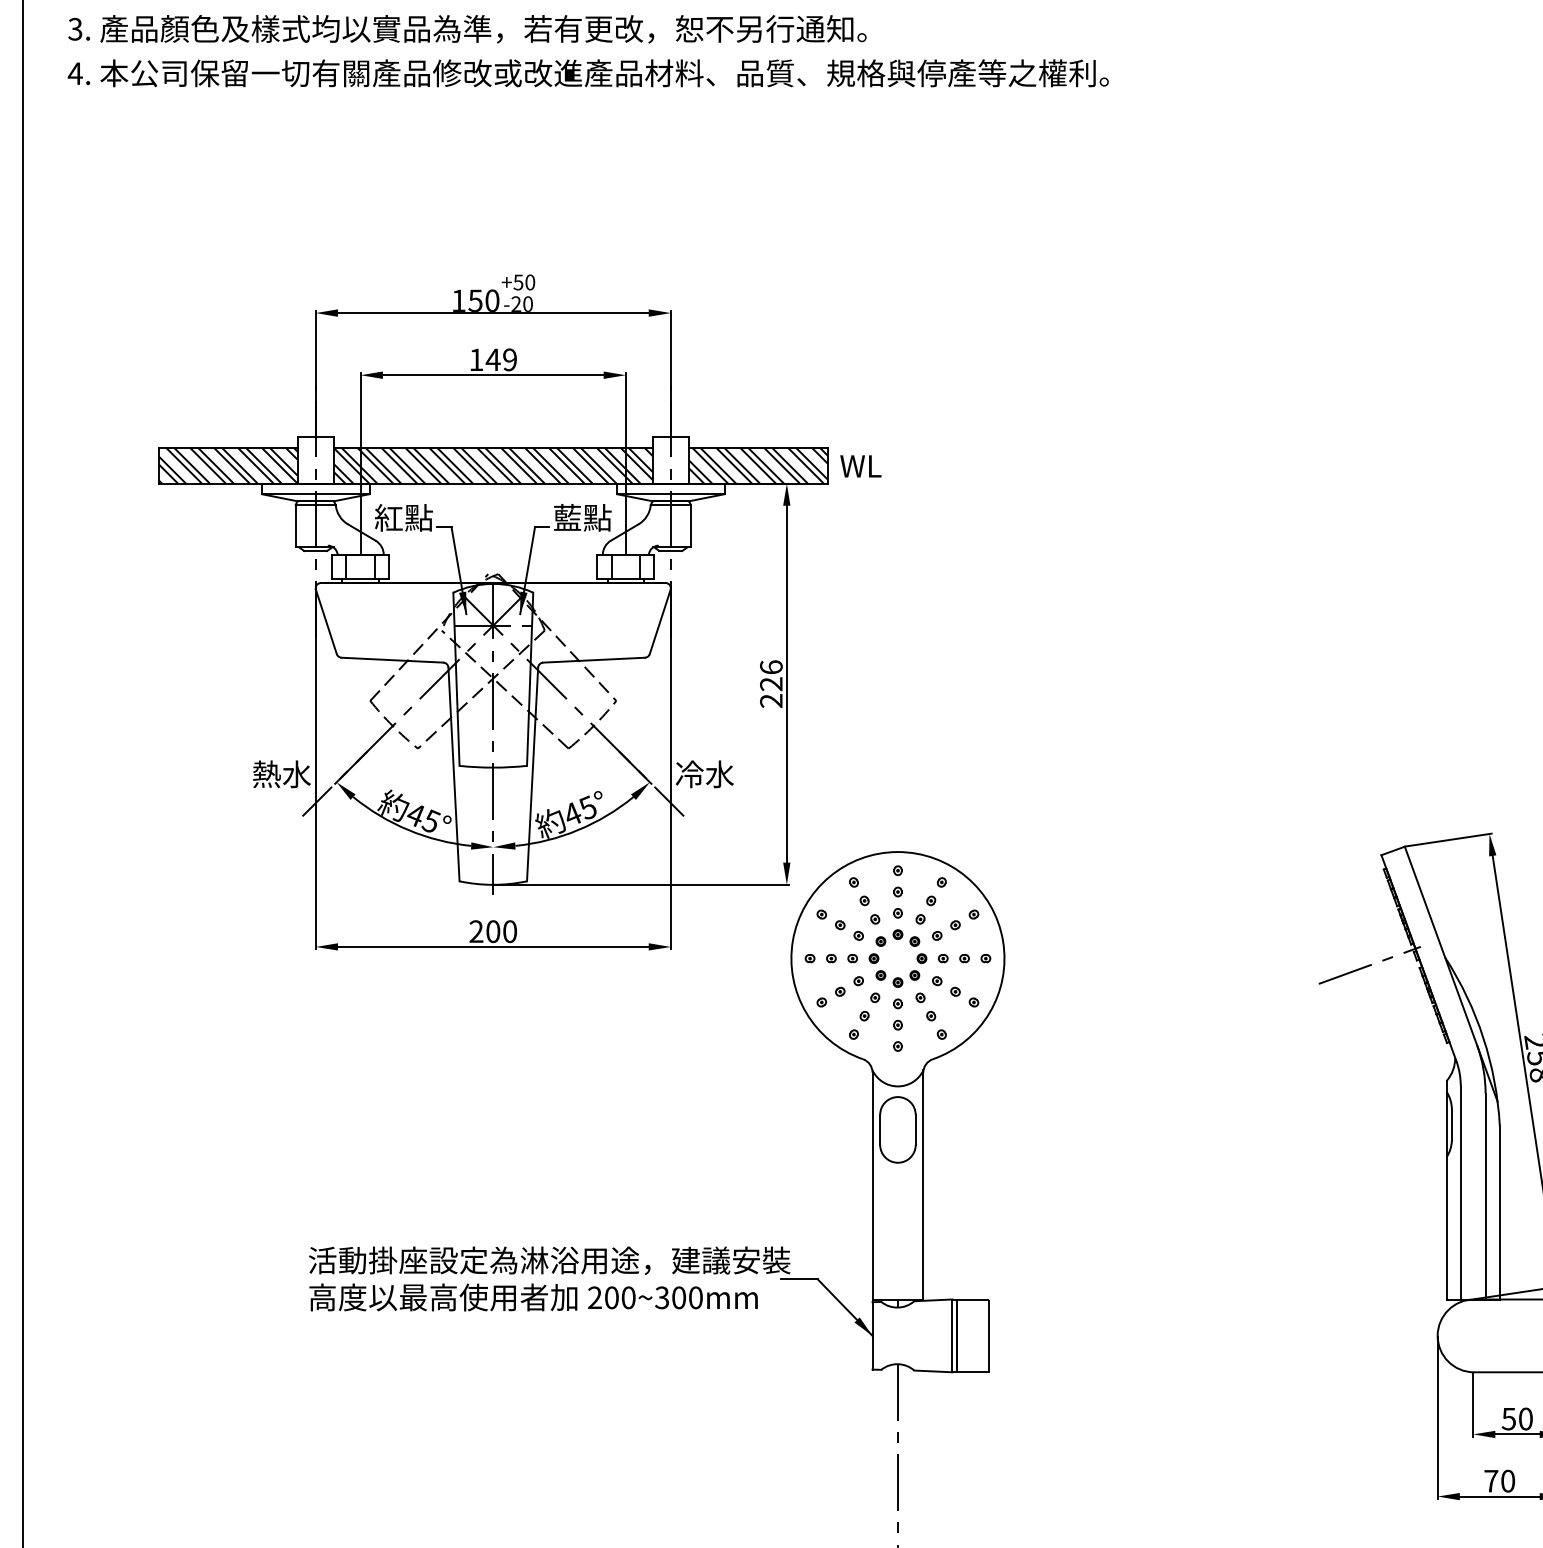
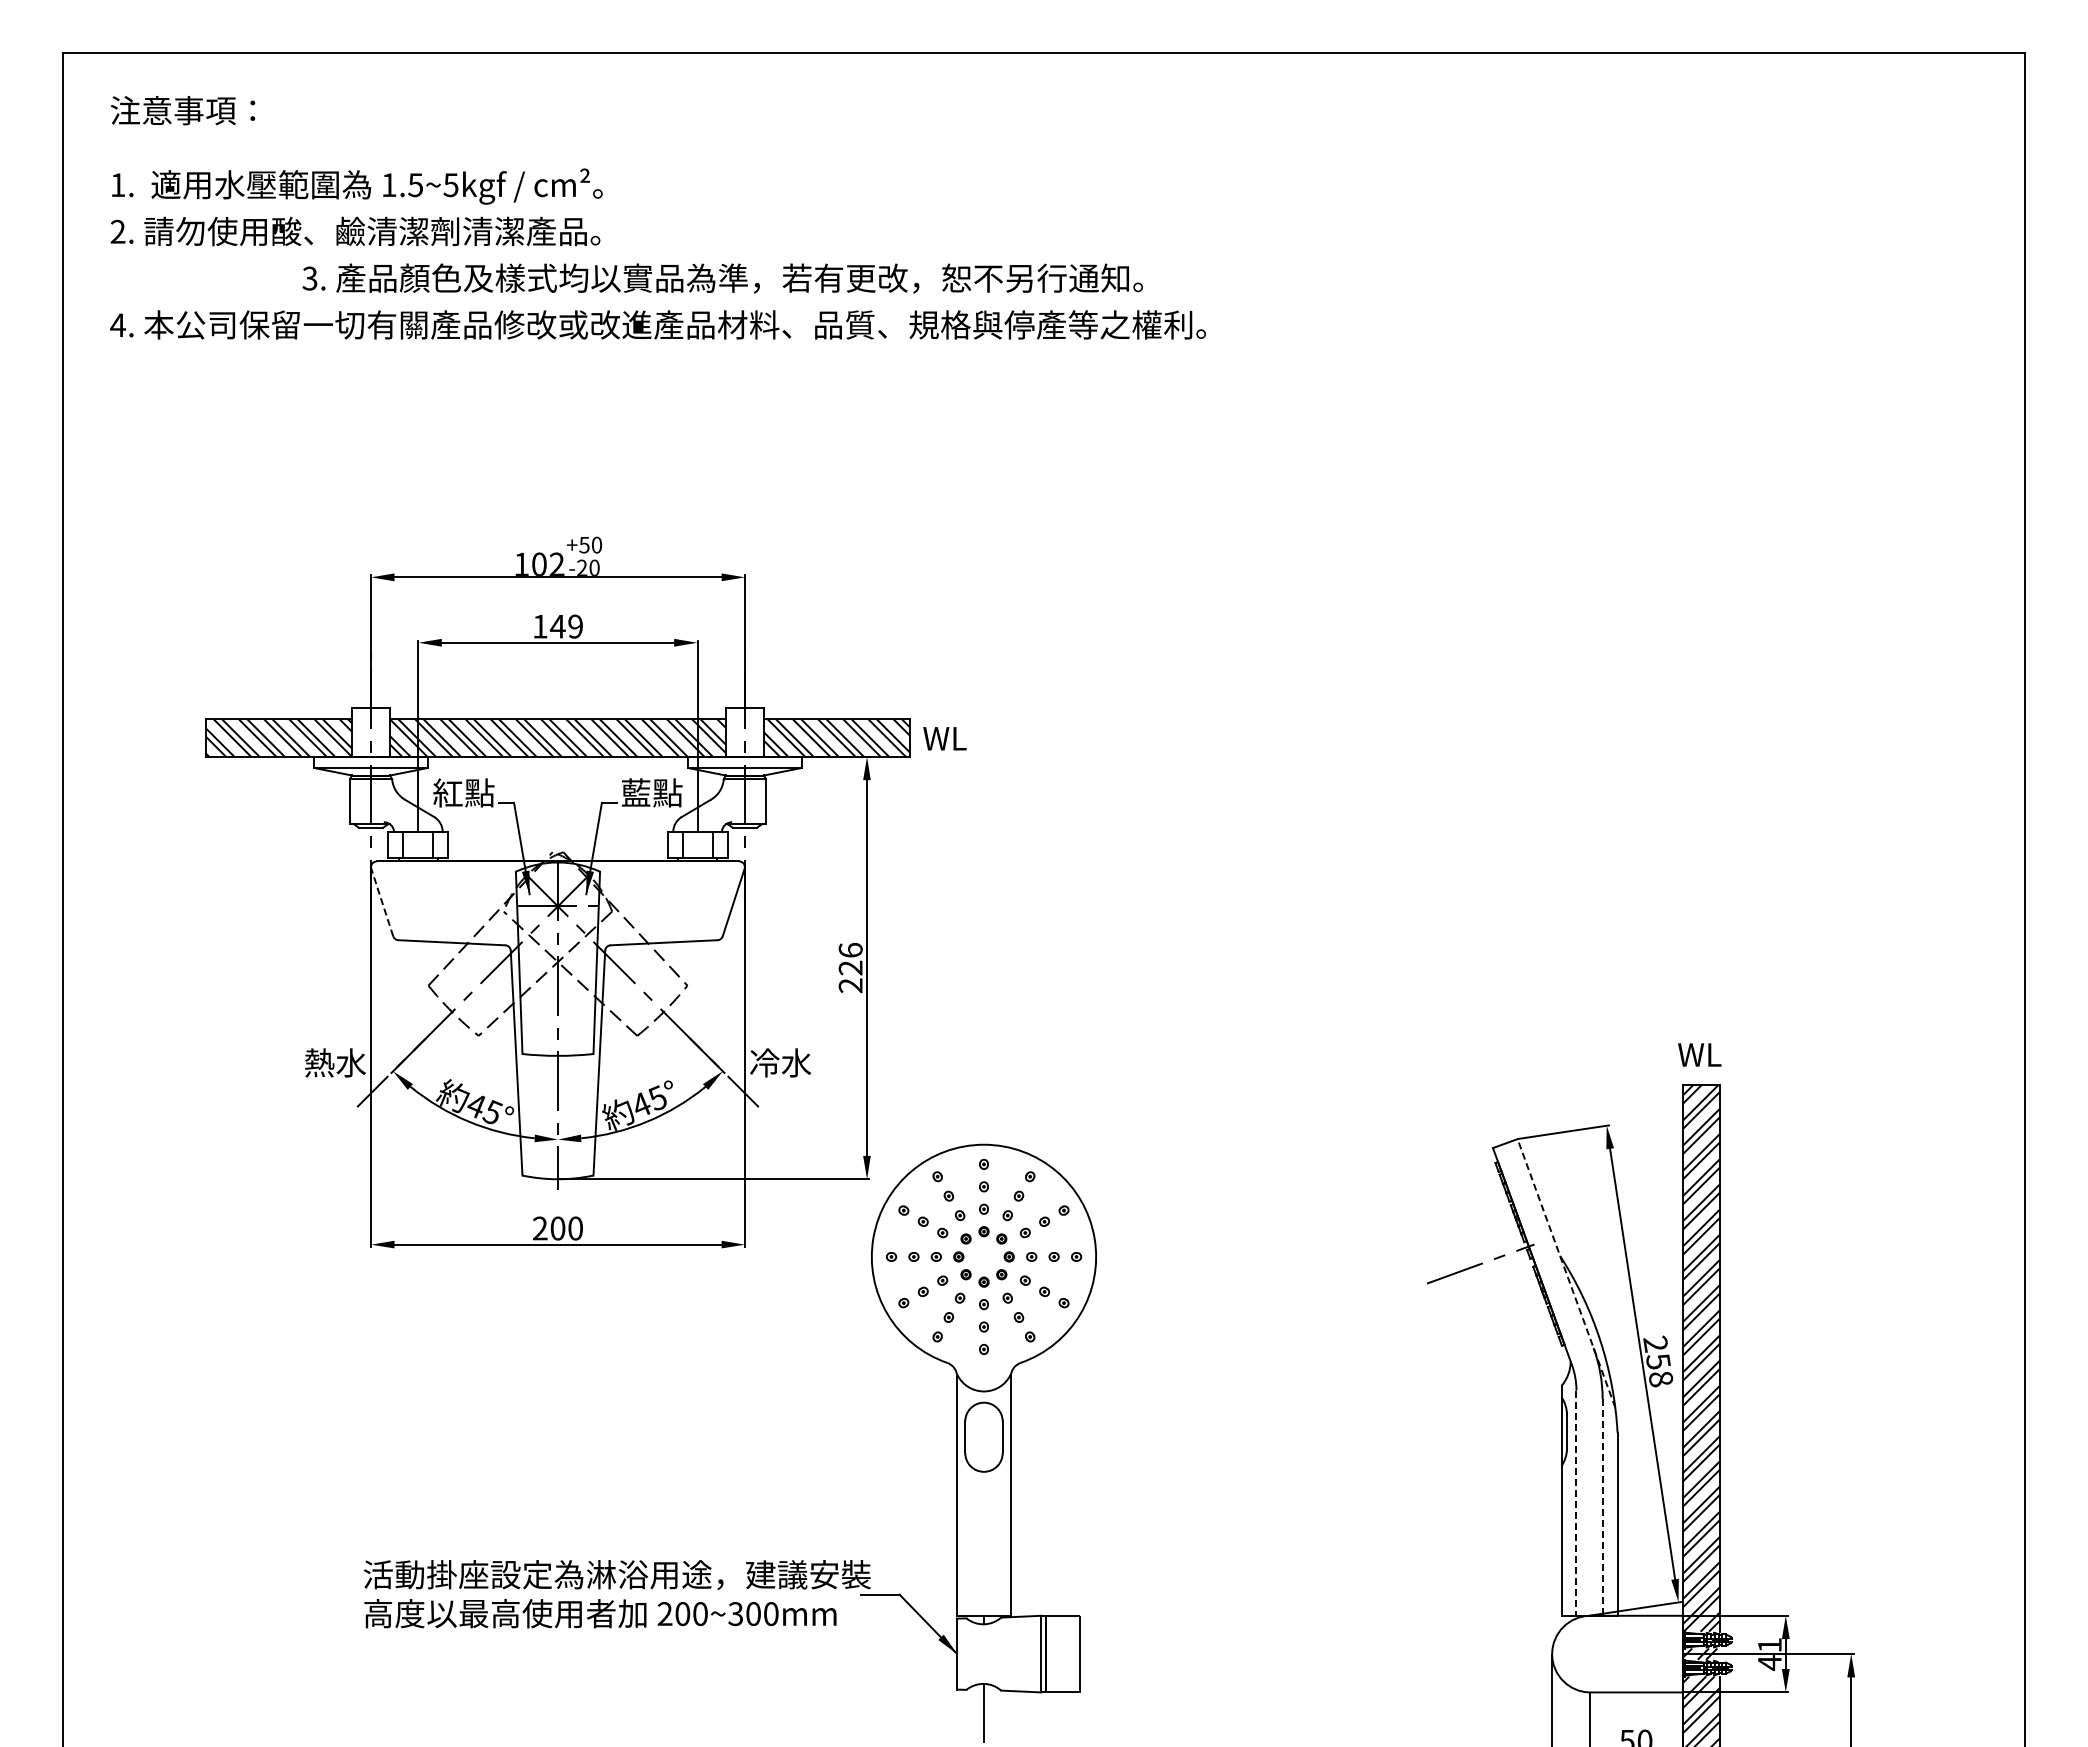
text: (467, 29) -> (722, 278), moved
text: (483, 299) -> (547, 563), 150 -> 102
line: (326, 621) -> (382, 902), solid -> dashed
line: (1451, 974) -> (1566, 1273), solid -> dashed
line: (1460, 1192) -> (1576, 1503), solid -> dashed
line: (1485, 1196) -> (1602, 1507), solid -> dashed

